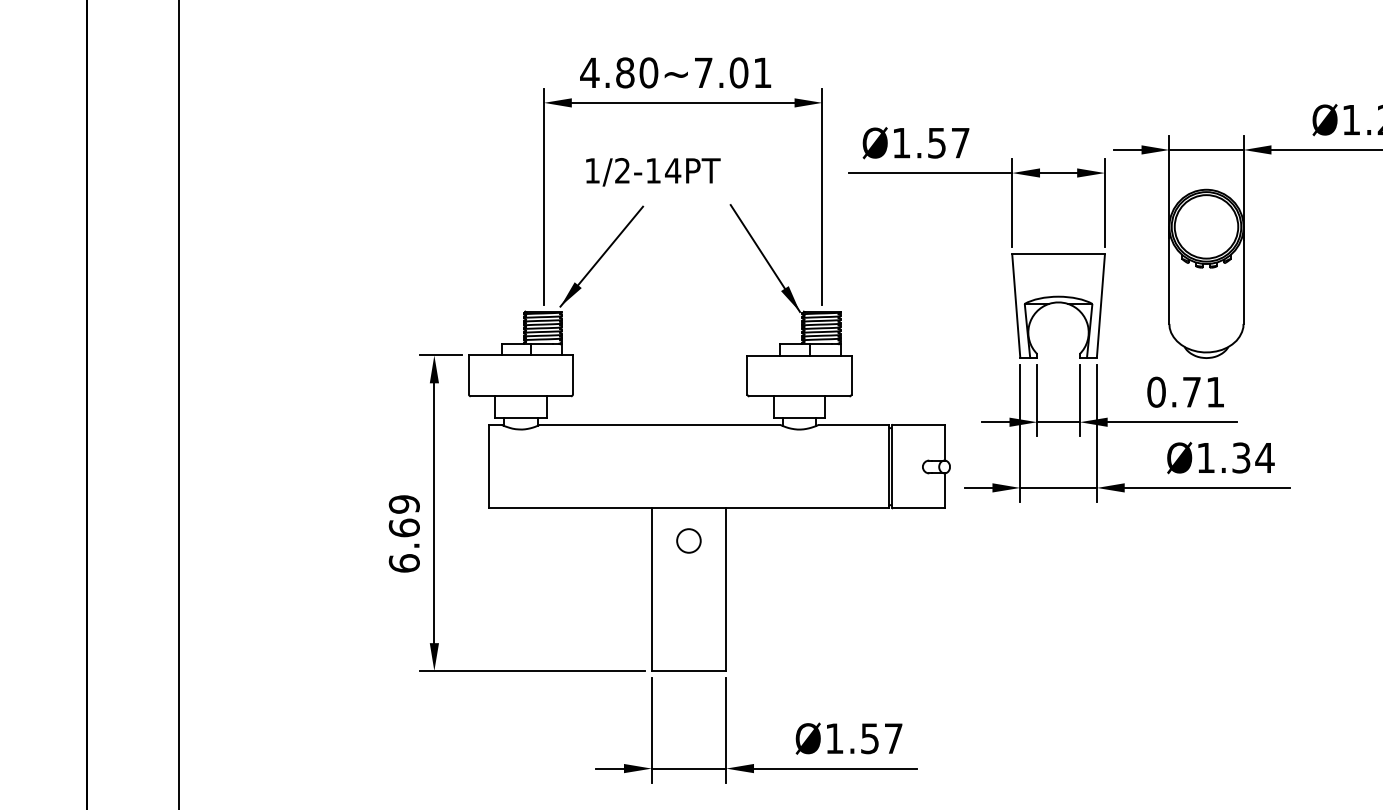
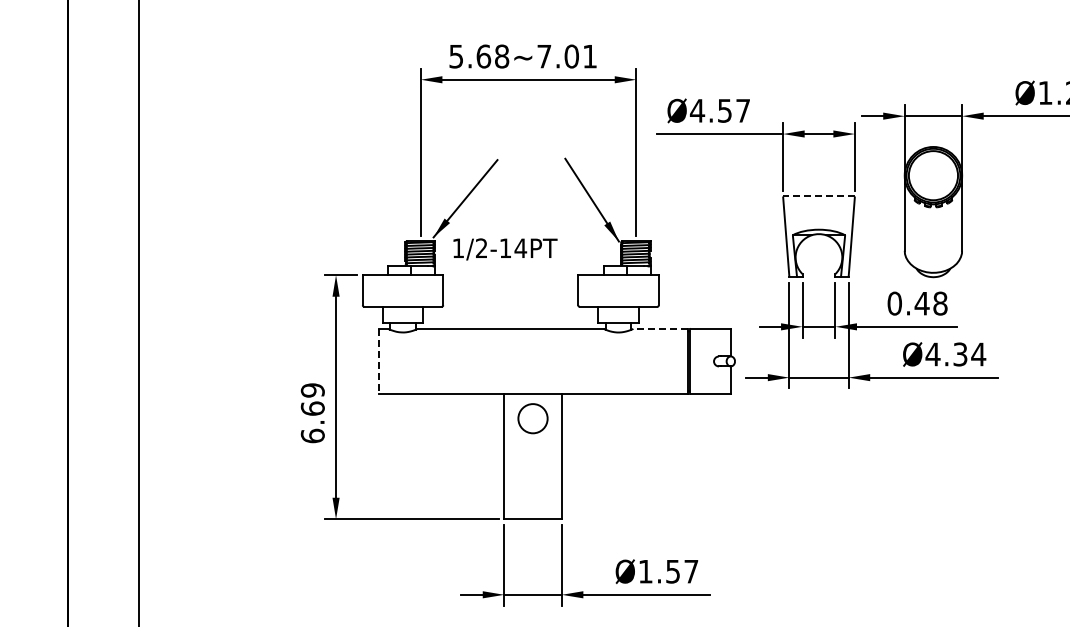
text: (618, 72) -> (478, 56), 4.80~7.01 -> 5.68~7.01
text: (901, 142) -> (697, 110), Ø1.57 -> Ø4.57
text: (653, 172) -> (505, 249), moved
line: (1059, 253) -> (819, 196), solid -> dashed
text: (1202, 392) -> (930, 303), 0.71 -> 0.48
line: (852, 424) -> (659, 328), solid -> dashed
text: (1205, 457) -> (932, 354), Ø1.34 -> Ø4.34
line: (489, 467) -> (378, 361), solid -> dashed
circle: (688, 540) -> (532, 418), size x1.6

